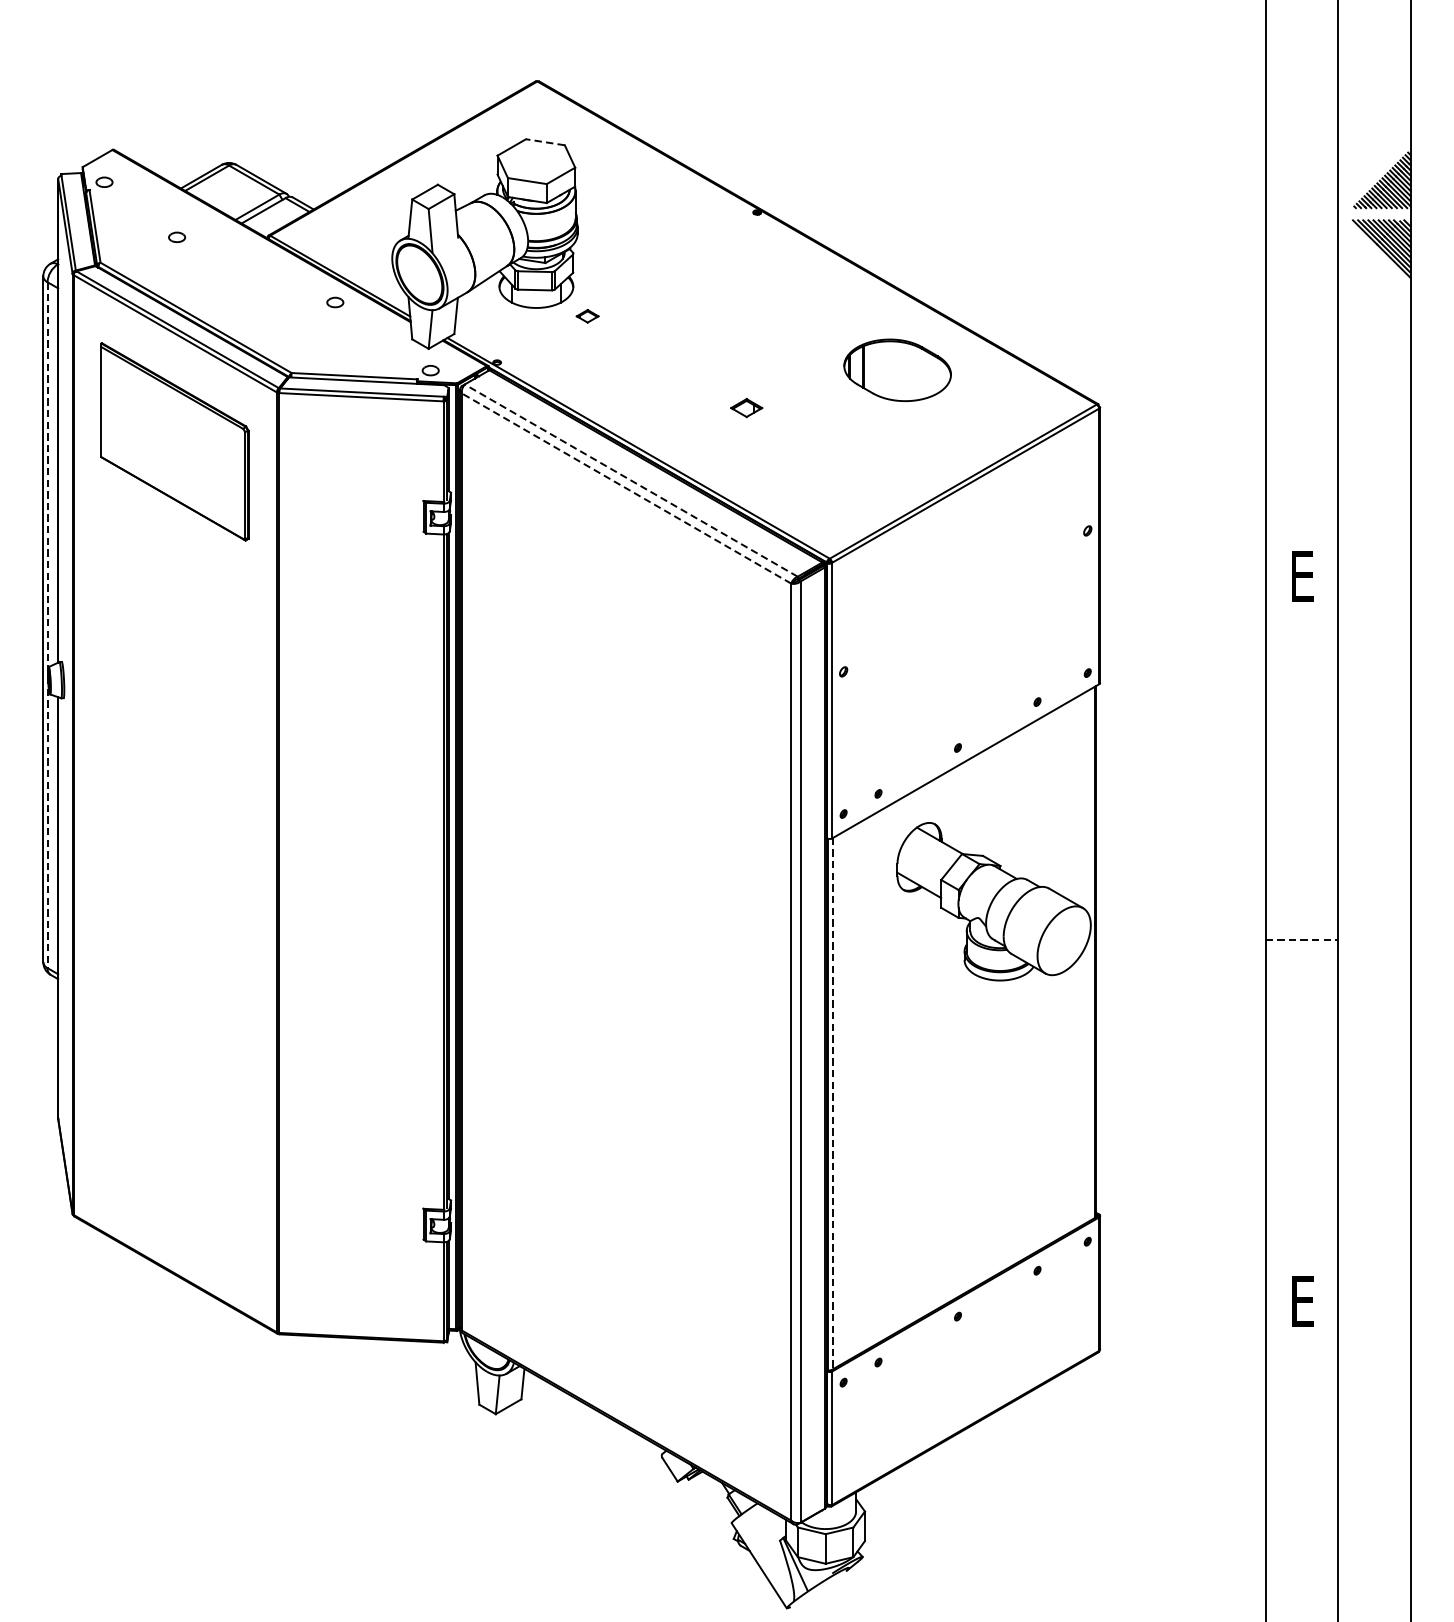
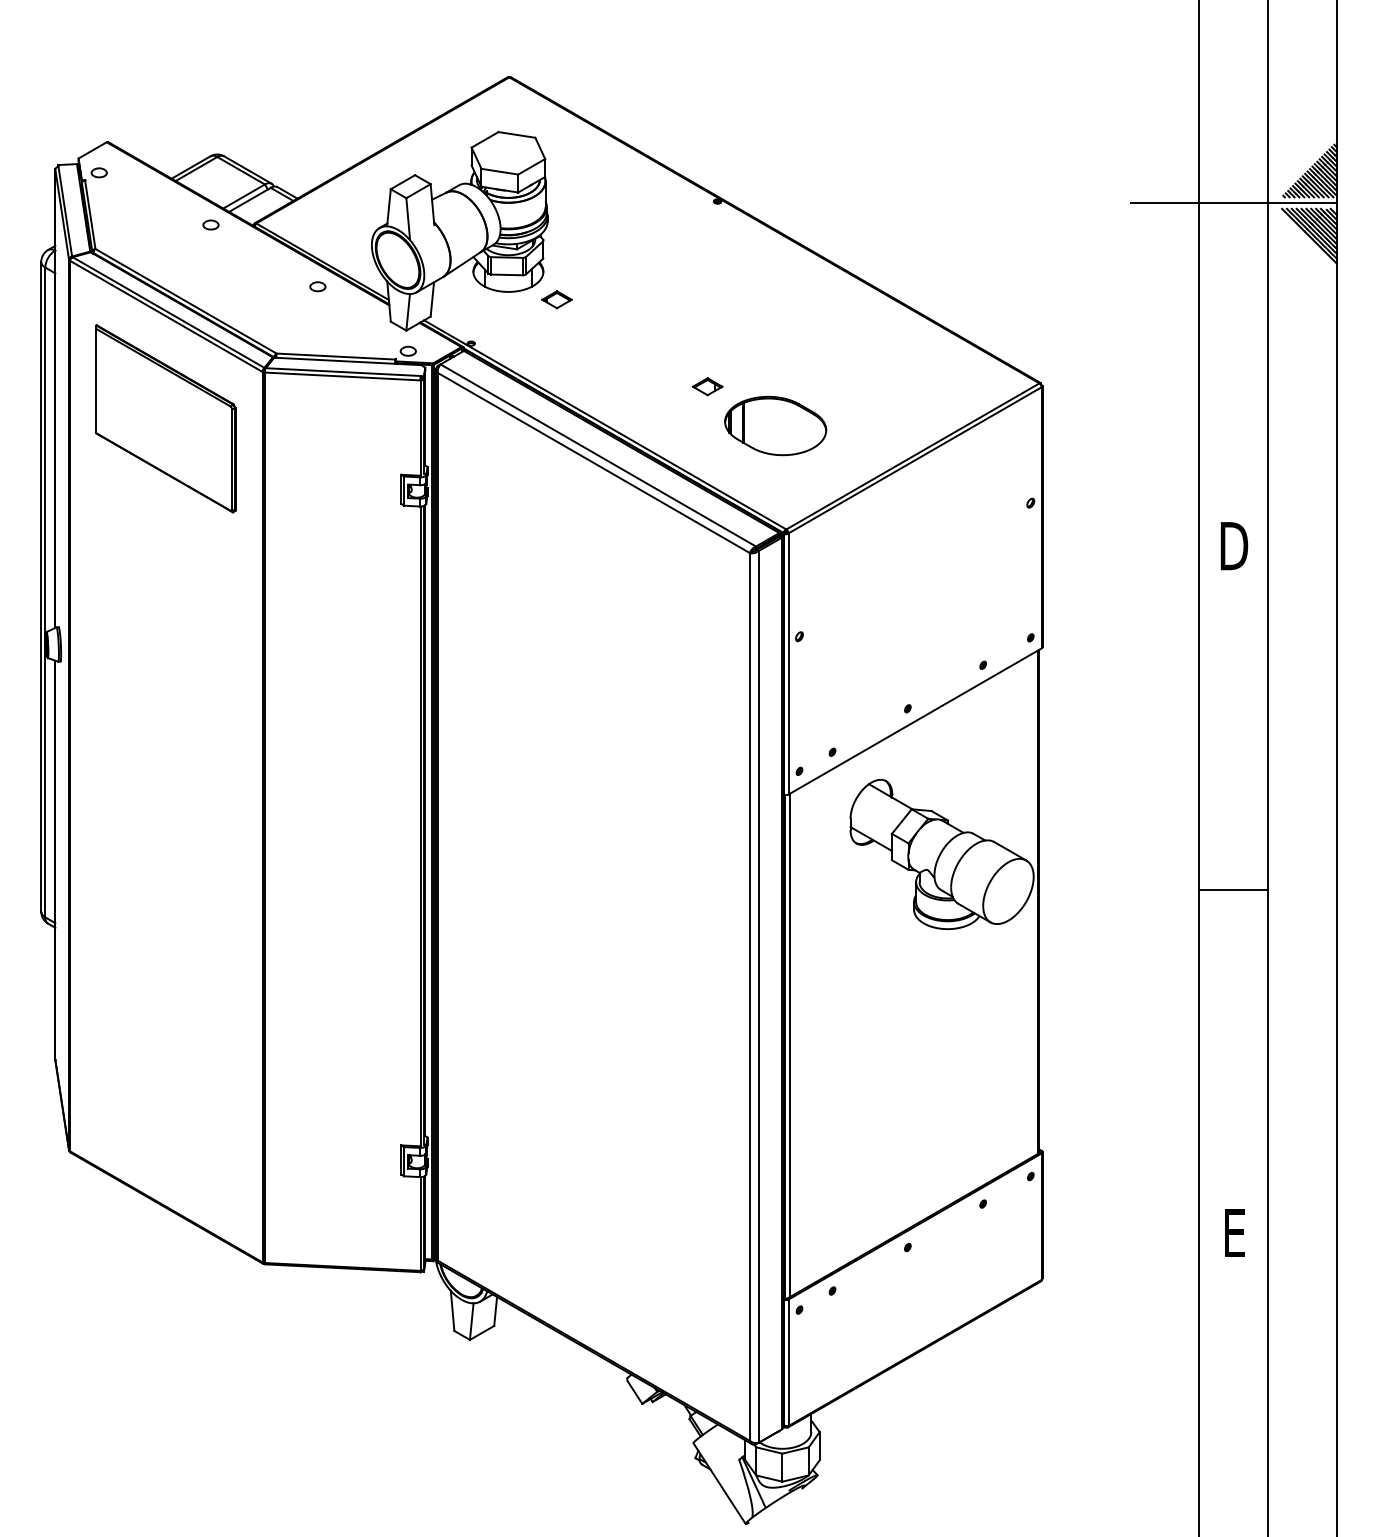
line: (544, 141) -> (516, 134), dashed -> solid
line: (1301, 214) -> (1233, 203), added
part: (176, 236) -> (210, 224), moved
part: (587, 315) -> (556, 299), size x1.43
part: (897, 369) -> (775, 425), moved
line: (630, 480) -> (597, 455), dashed -> solid
line: (626, 488) -> (593, 462), dashed -> solid
text: (1302, 576) -> (1234, 546), E -> D
line: (47, 625) -> (45, 592), dashed -> solid
line: (1302, 939) -> (1234, 890), dashed -> solid
line: (833, 1103) -> (789, 1045), dashed -> solid

